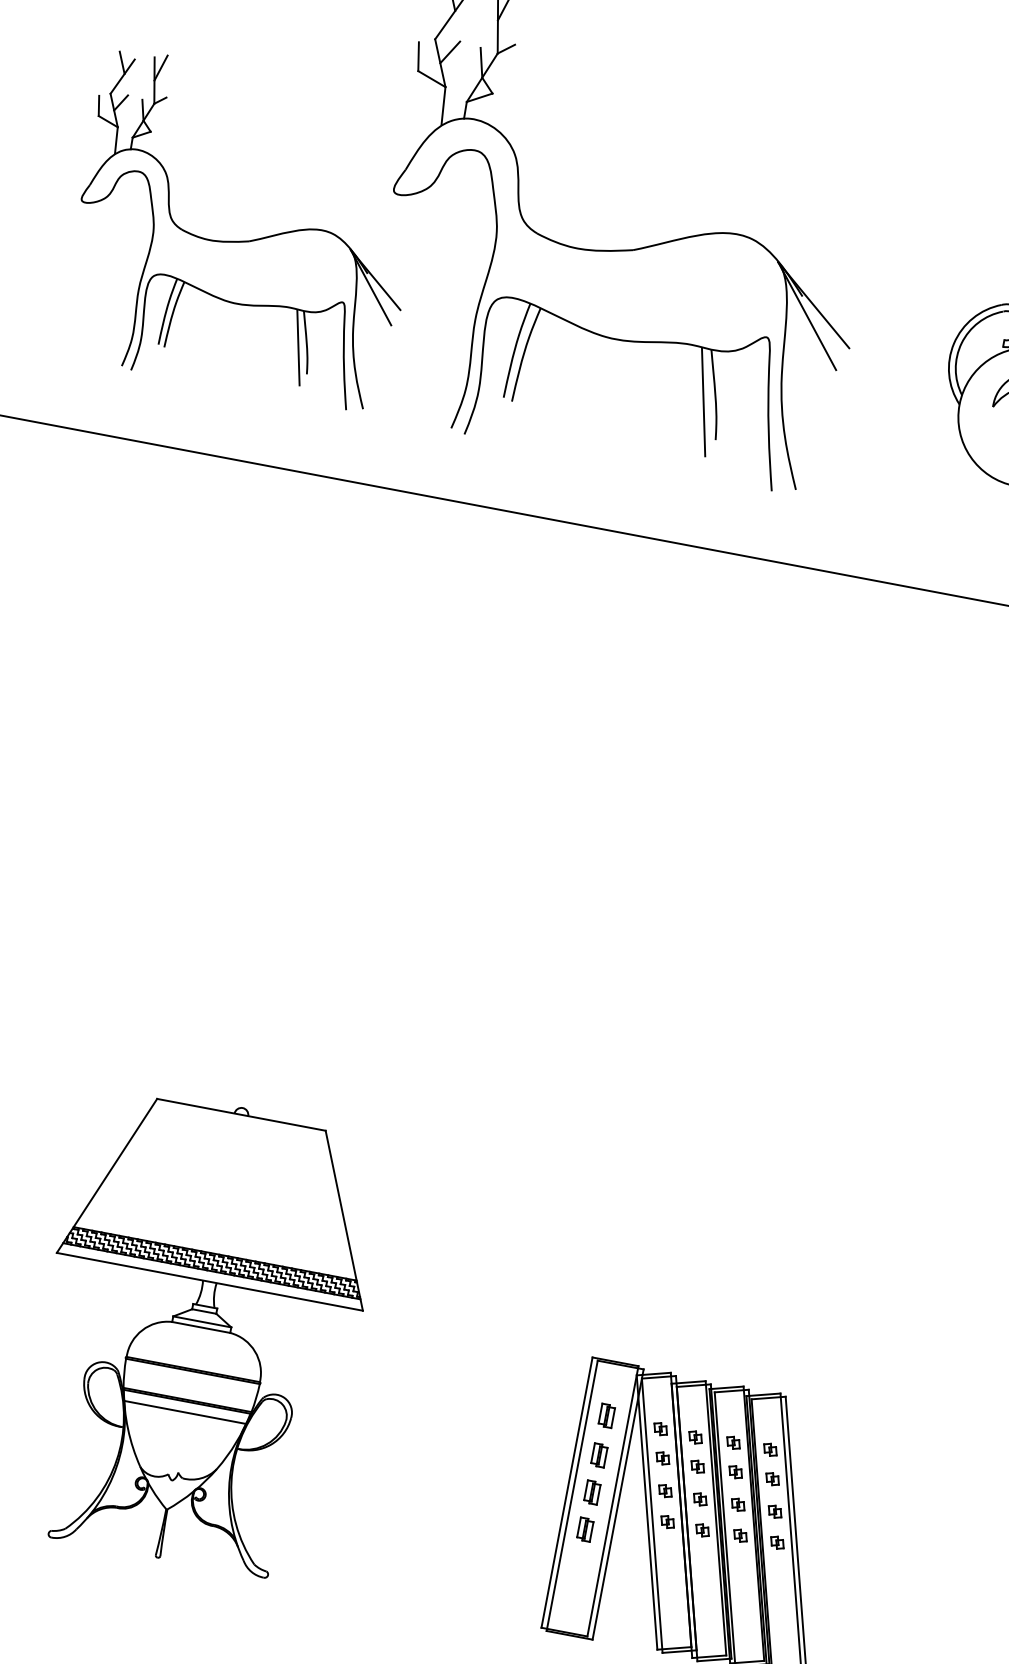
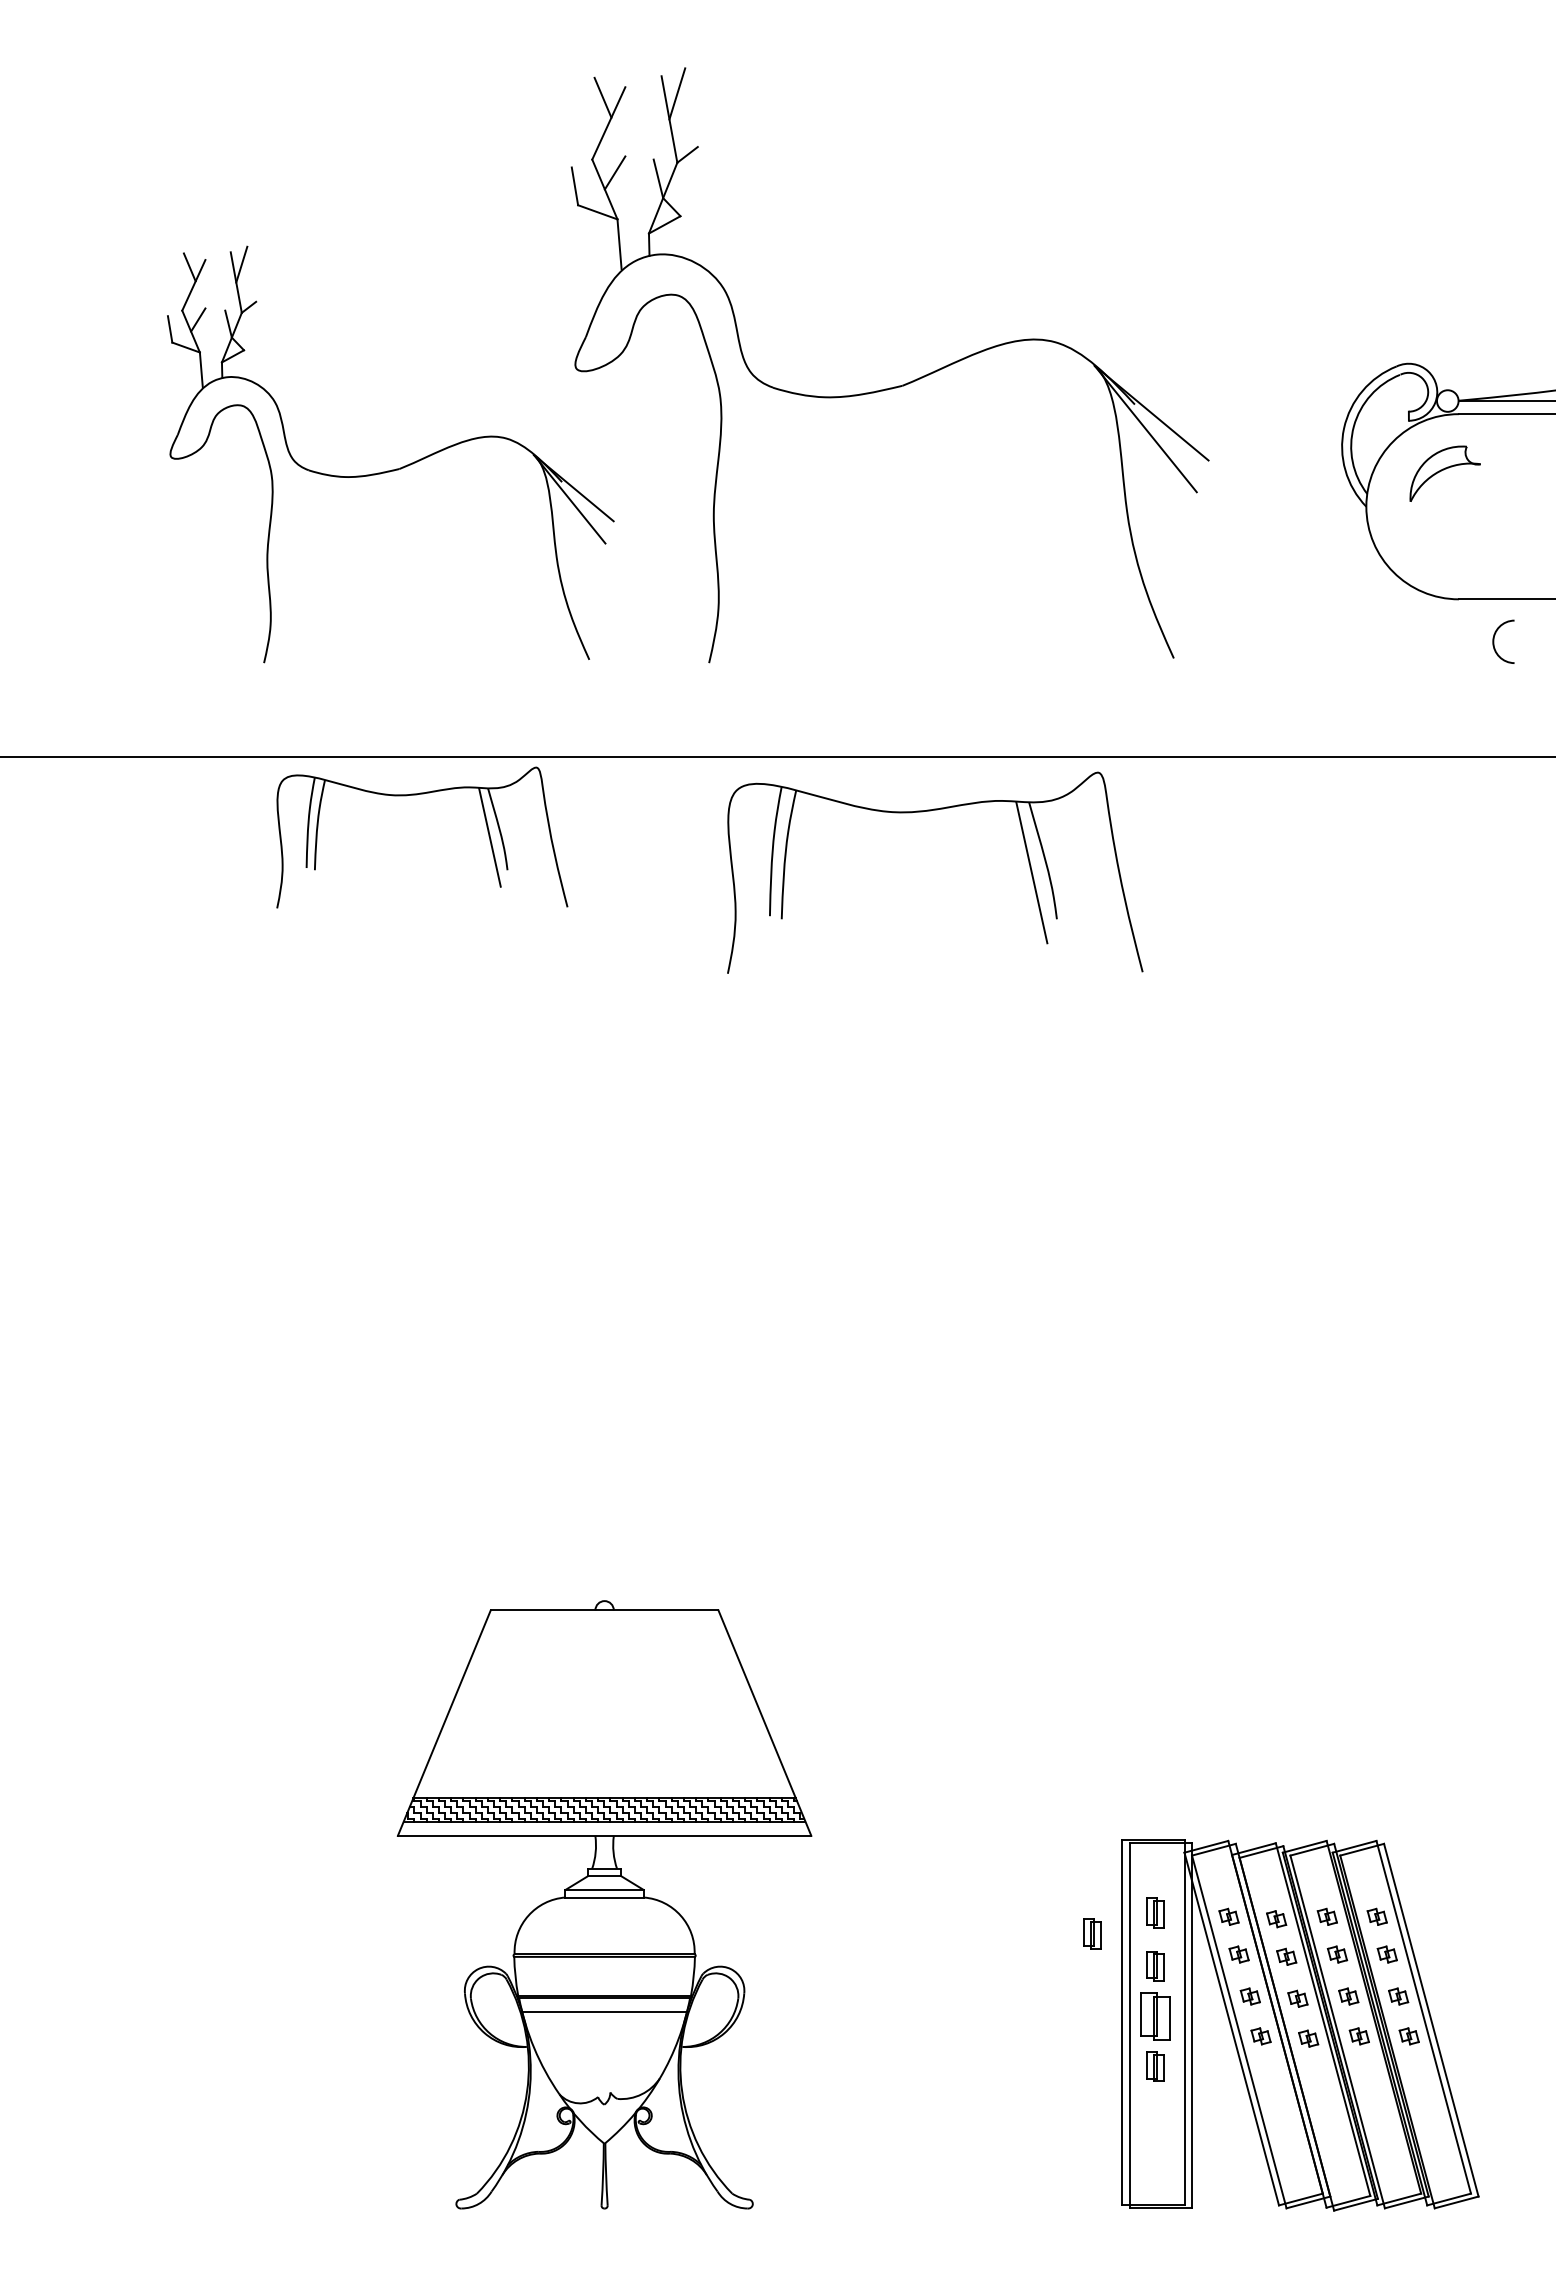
part: (250, 306) -> (417, 795), moved
part: (637, 342) -> (930, 811), moved
part: (557, 1422) -> (1092, 1933), added
part: (592, 1492) -> (1155, 2016), size x1.6

